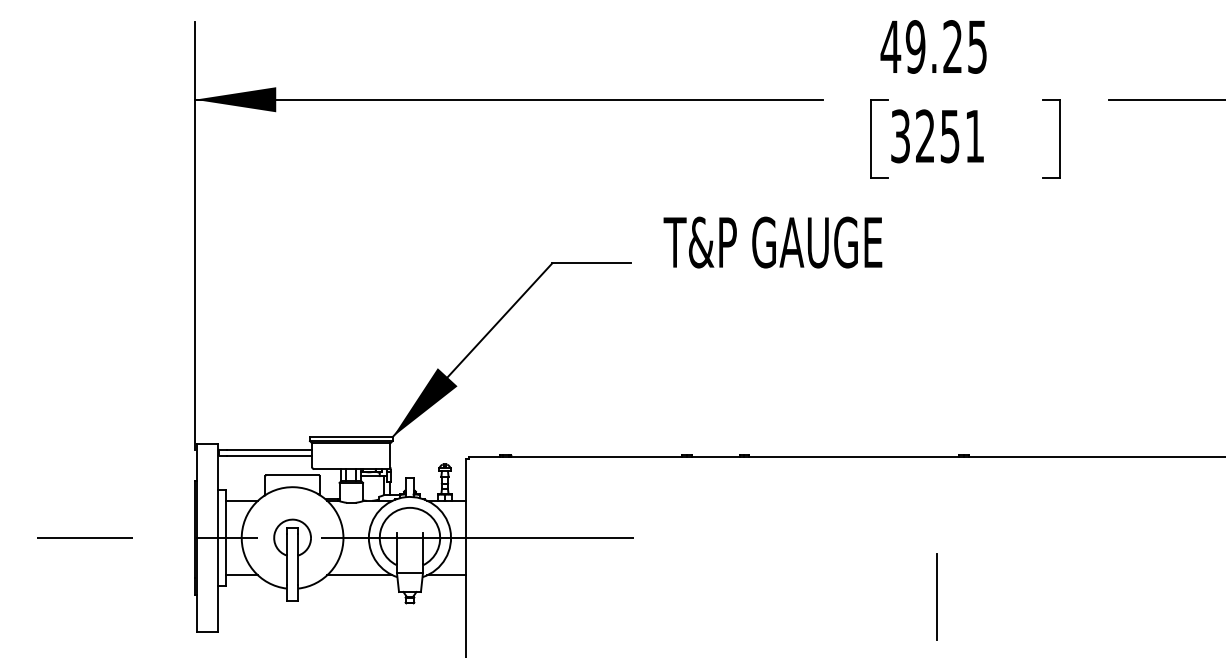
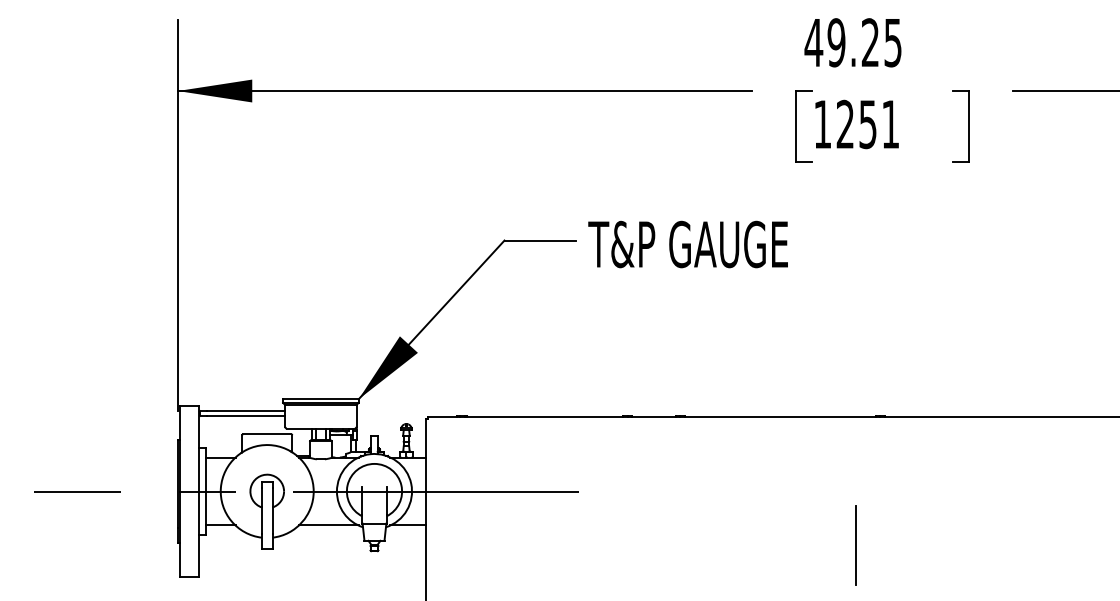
text: (900, 136) -> (822, 124), 3251 -> 1251
text: (772, 242) -> (687, 244), moved

